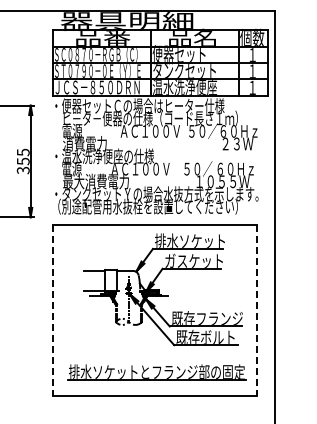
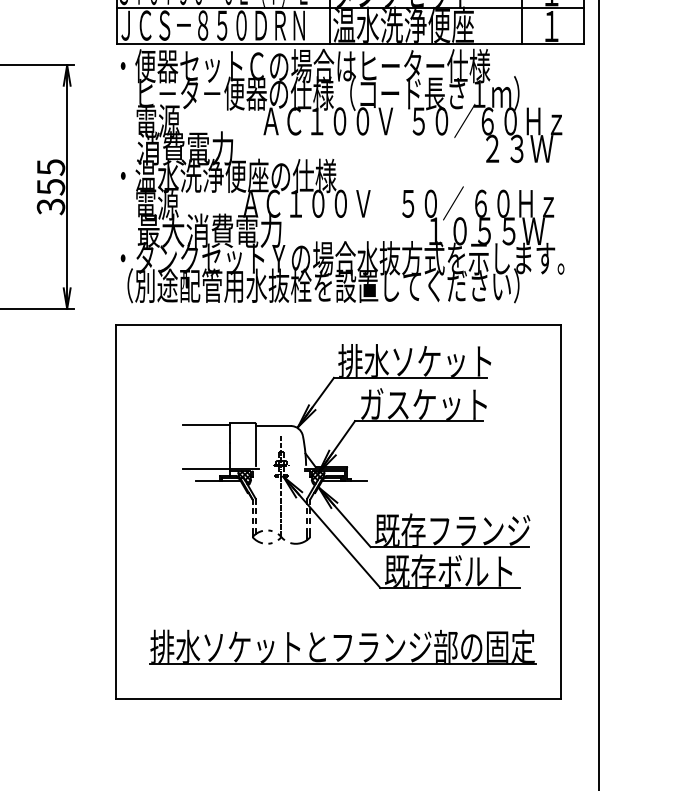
line: (53, 310) -> (116, 512), dashed -> solid
line: (256, 310) -> (559, 512), dashed -> solid

